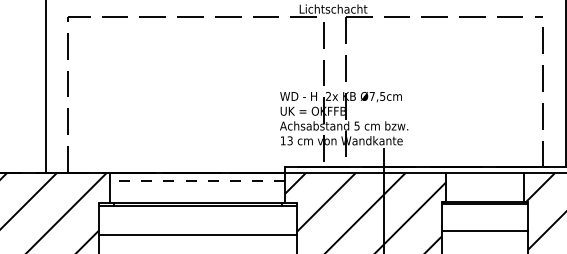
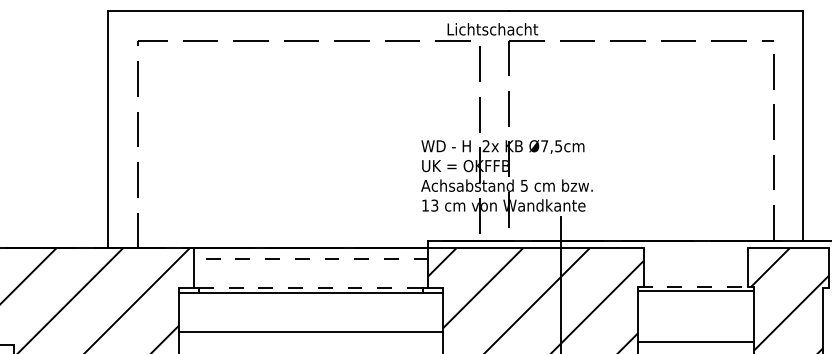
line: (484, 172) -> (695, 248), removed
line: (484, 201) -> (695, 286), solid -> dashed
line: (198, 202) -> (311, 288), solid -> dashed
line: (484, 230) -> (695, 341), moved

